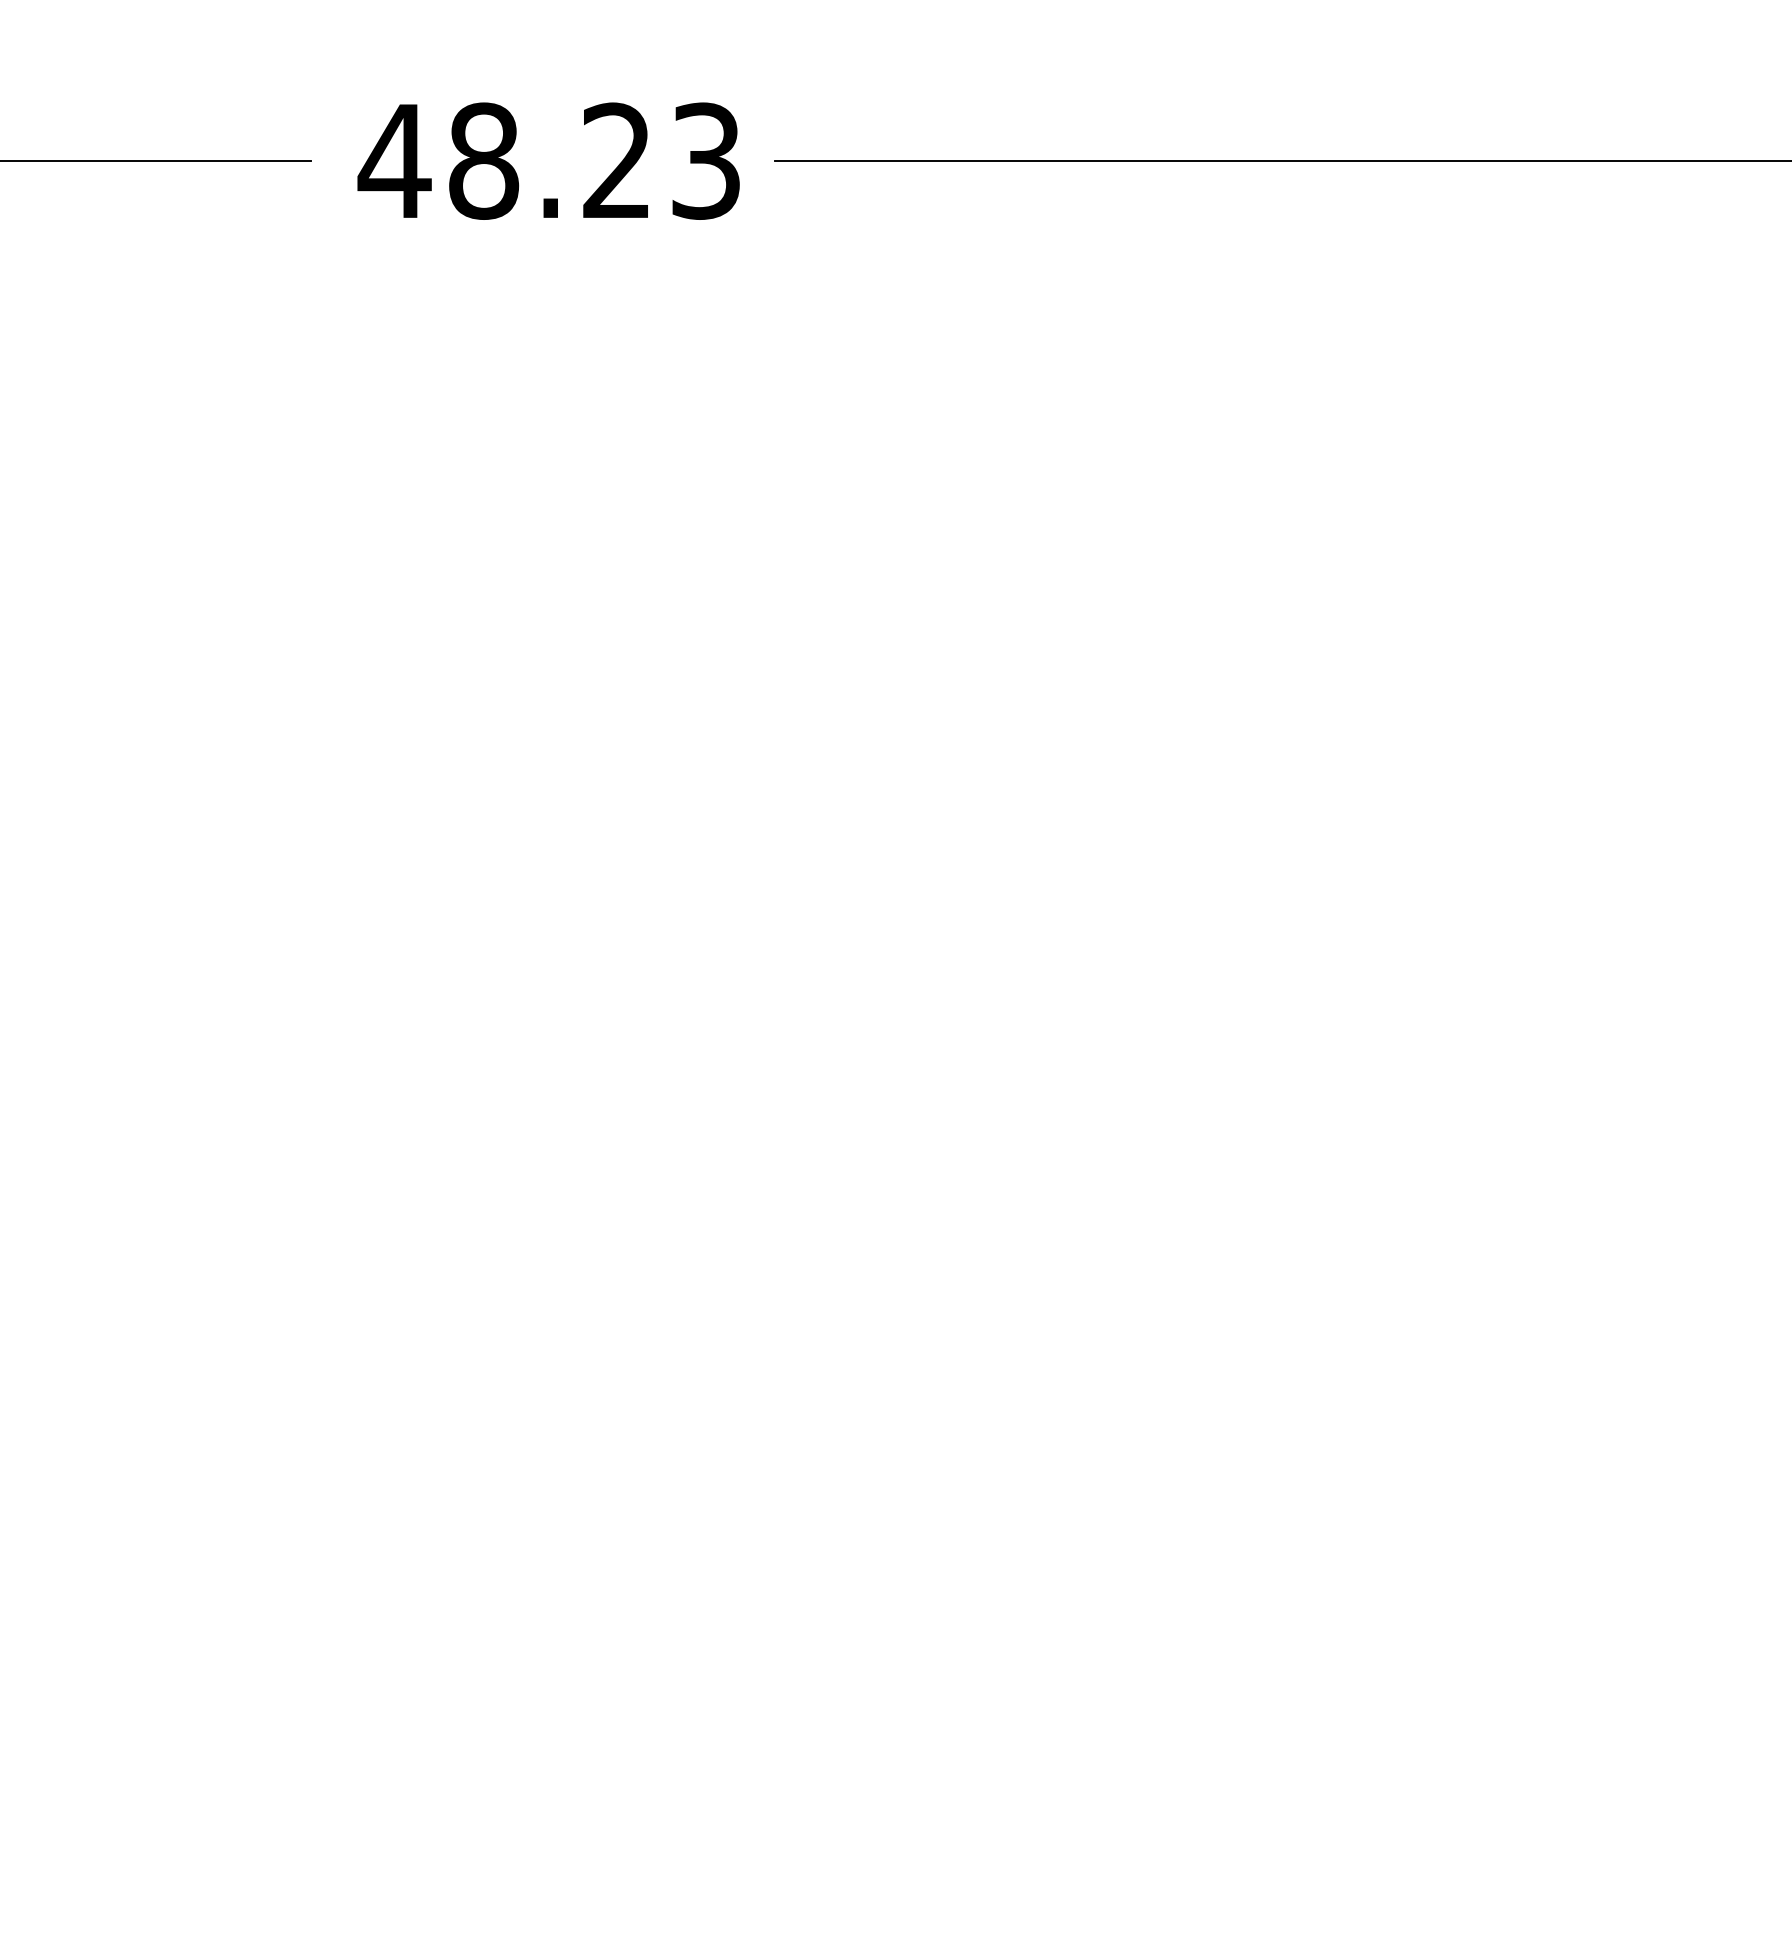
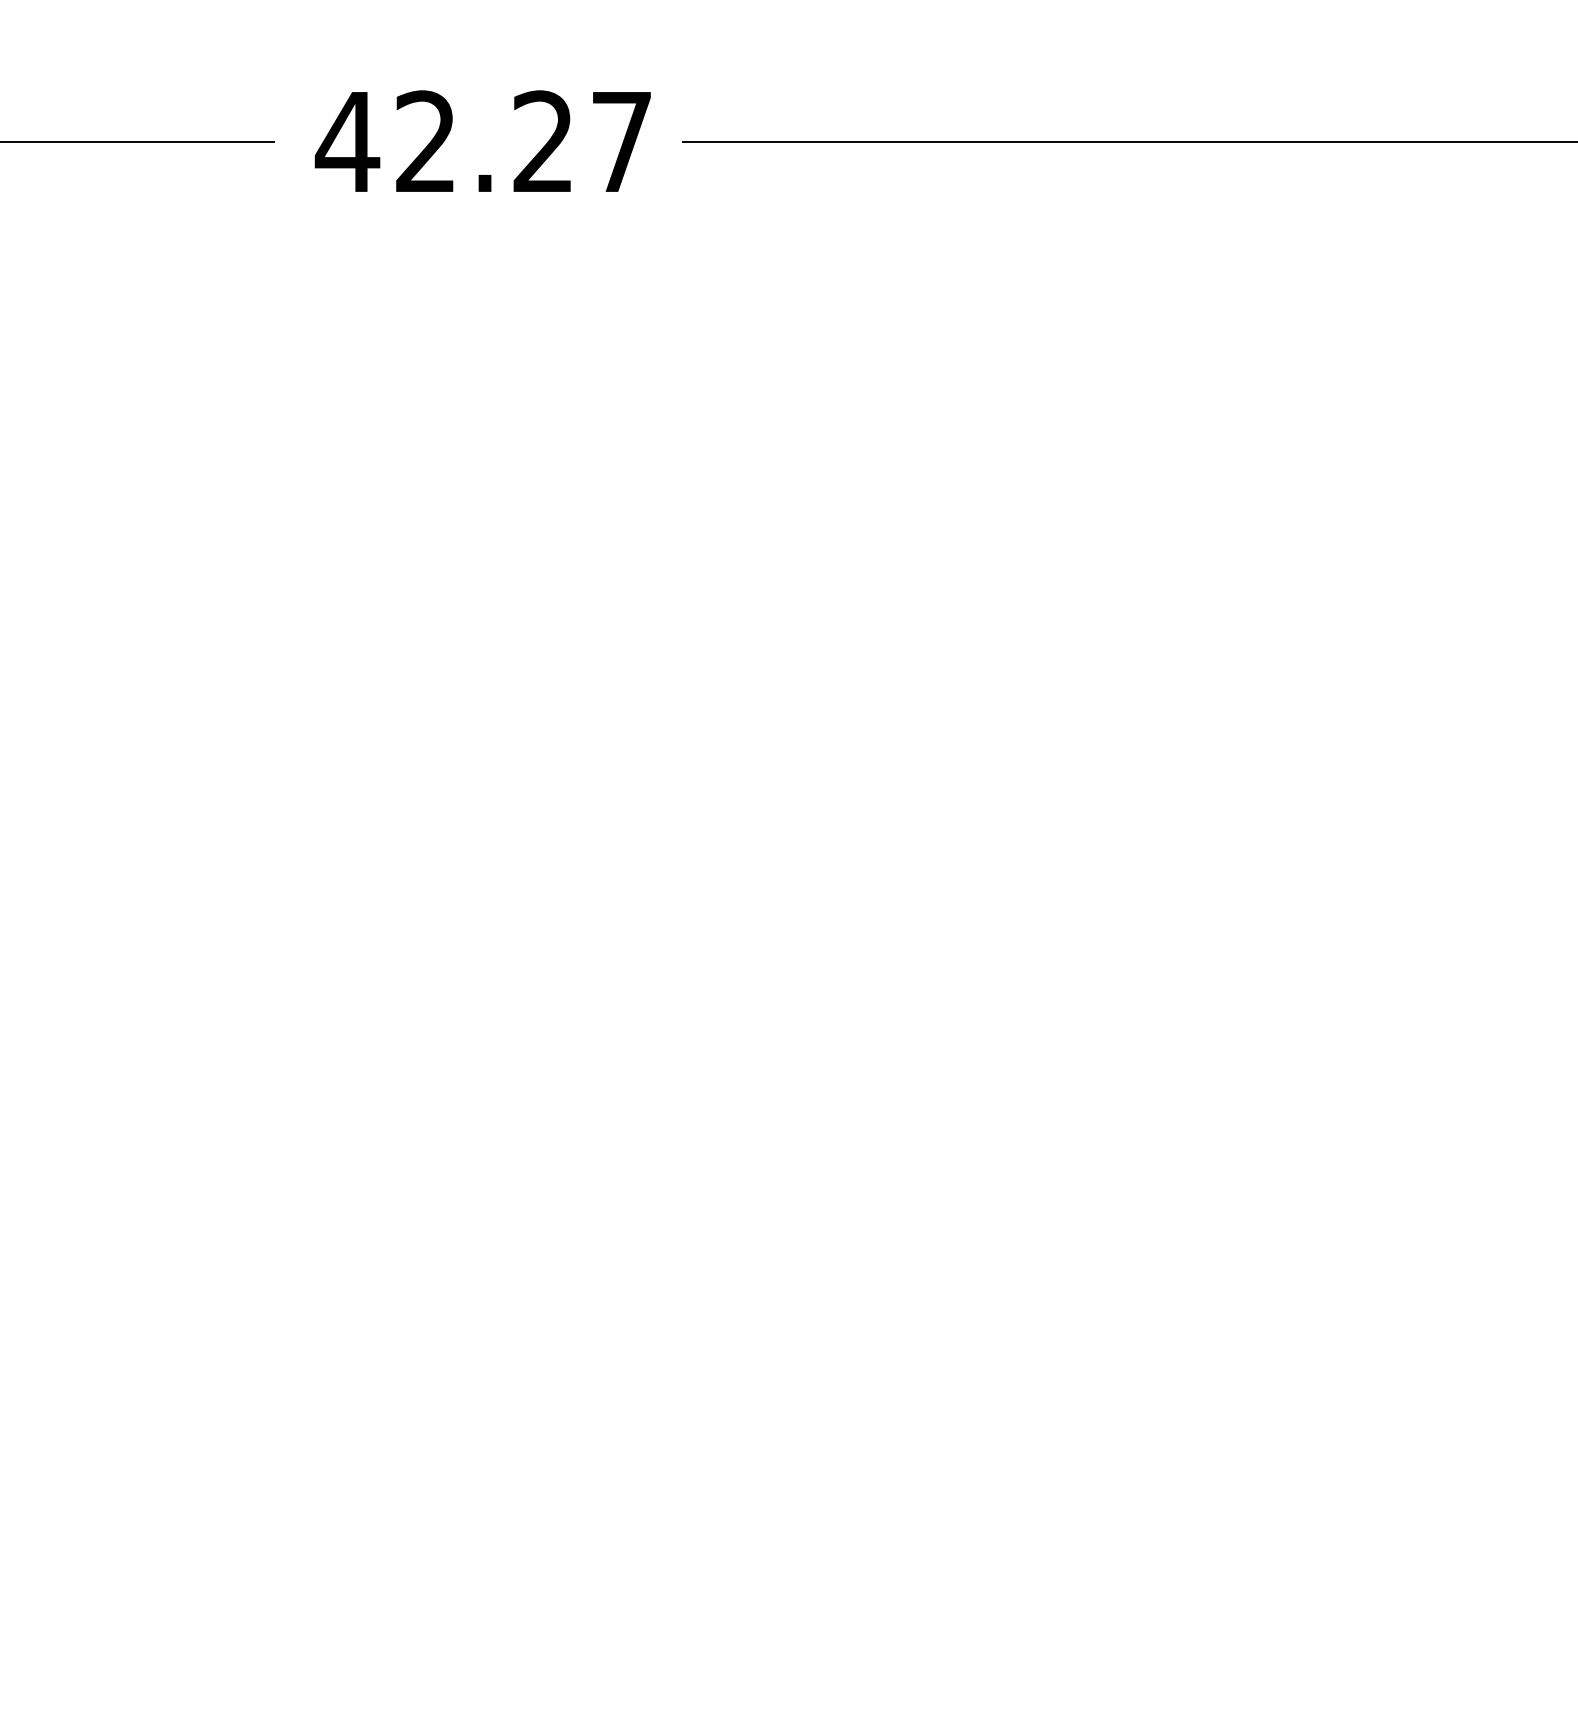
text: (594, 160) -> (523, 141), 48.23 -> 42.27

